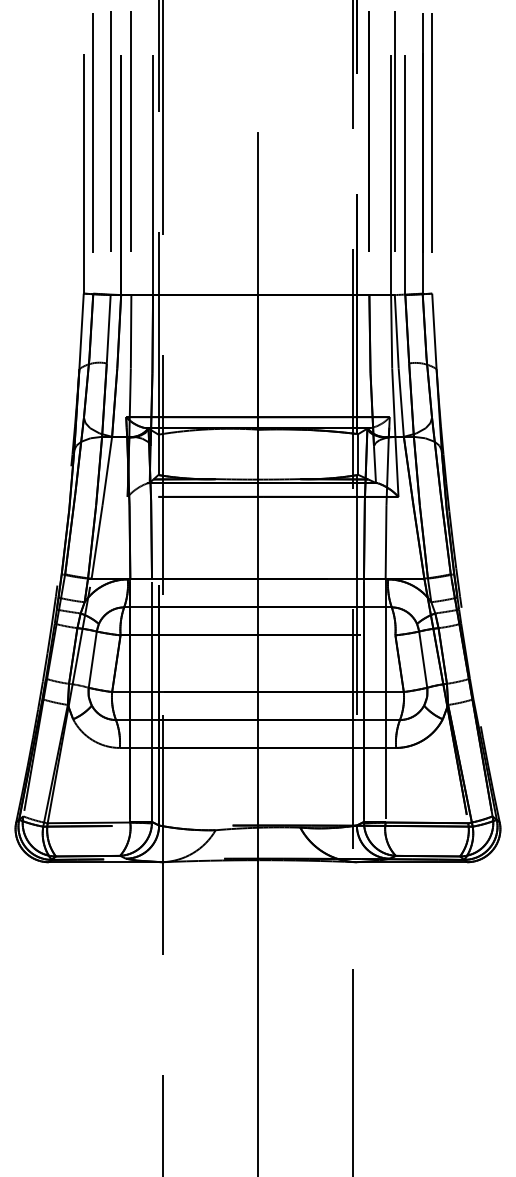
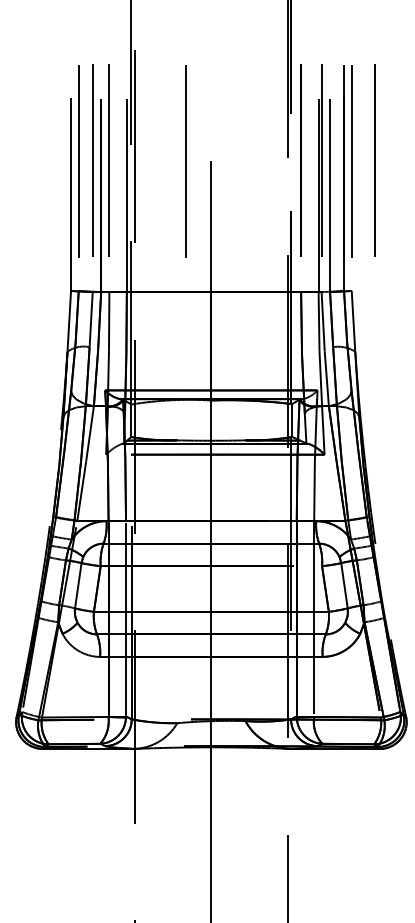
line: (460, 131) -> (374, 160), added
line: (225, 132) -> (185, 161), added

